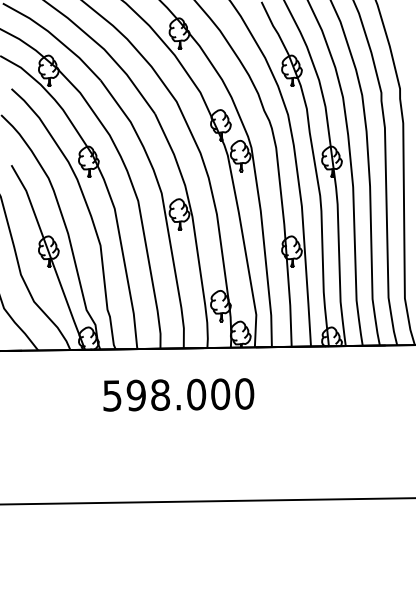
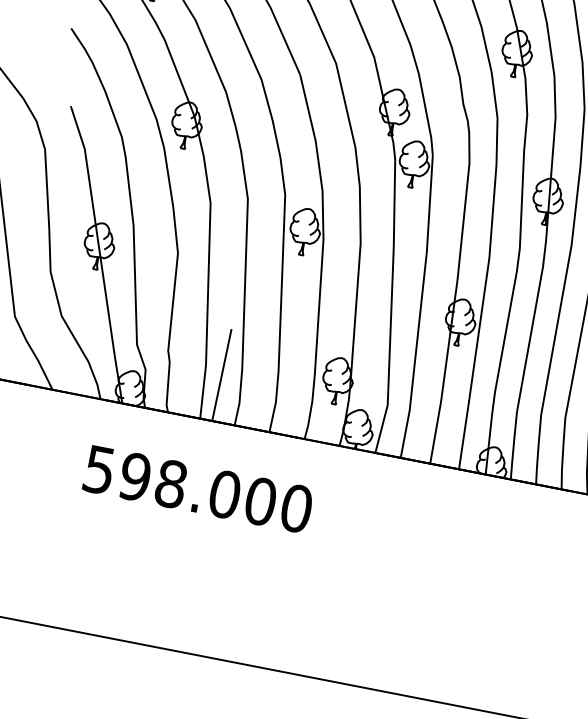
line: (145, 317) -> (222, 374), added
text: (178, 394) -> (198, 488), moved

